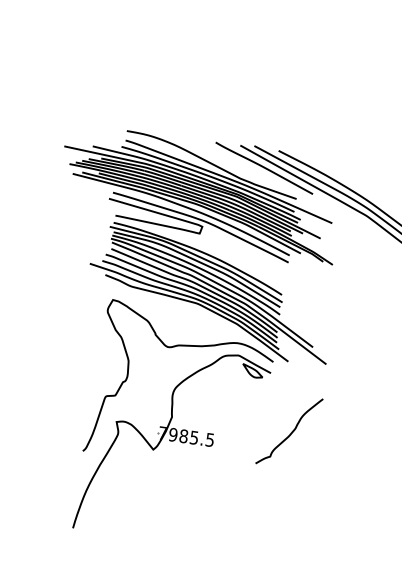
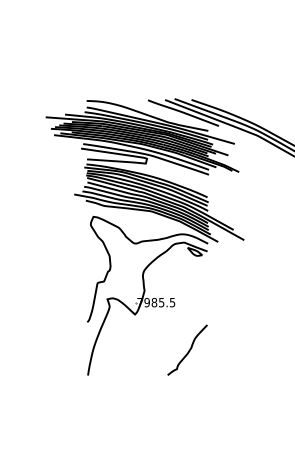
curve: (290, 432) -> (188, 350), moved

